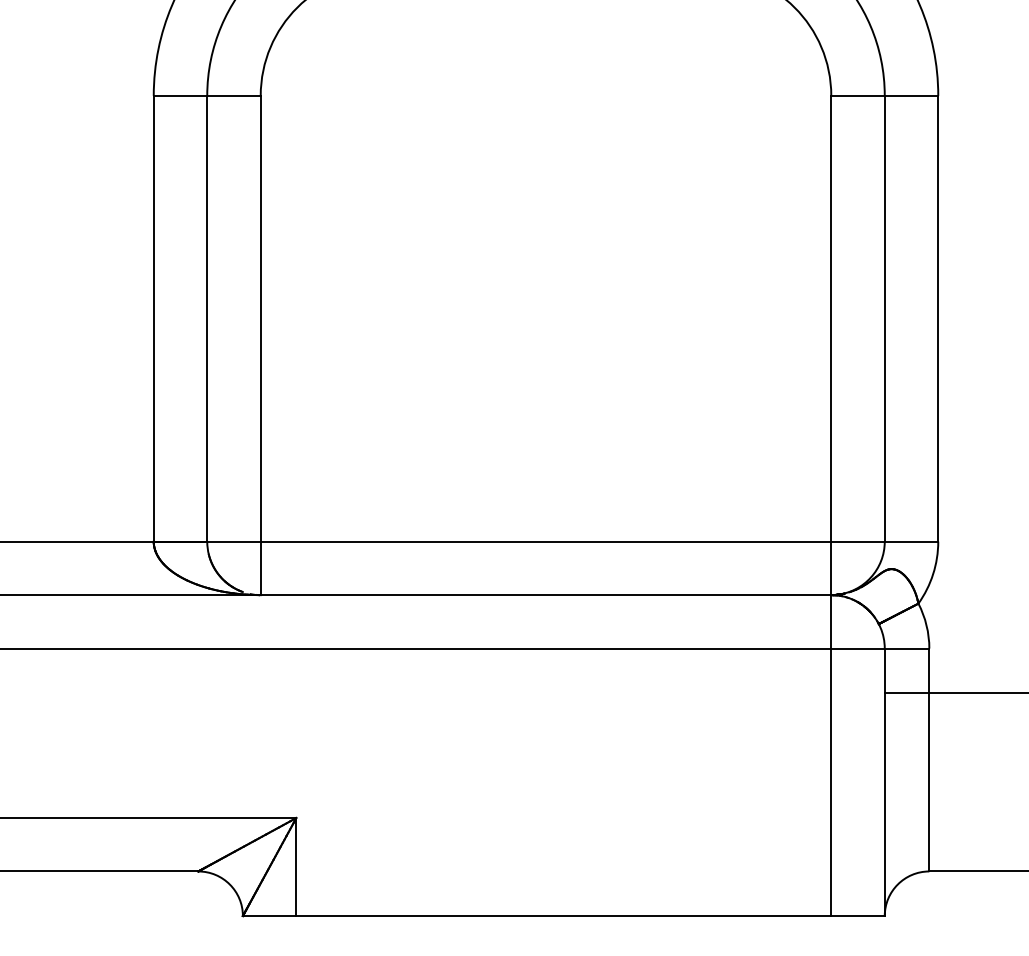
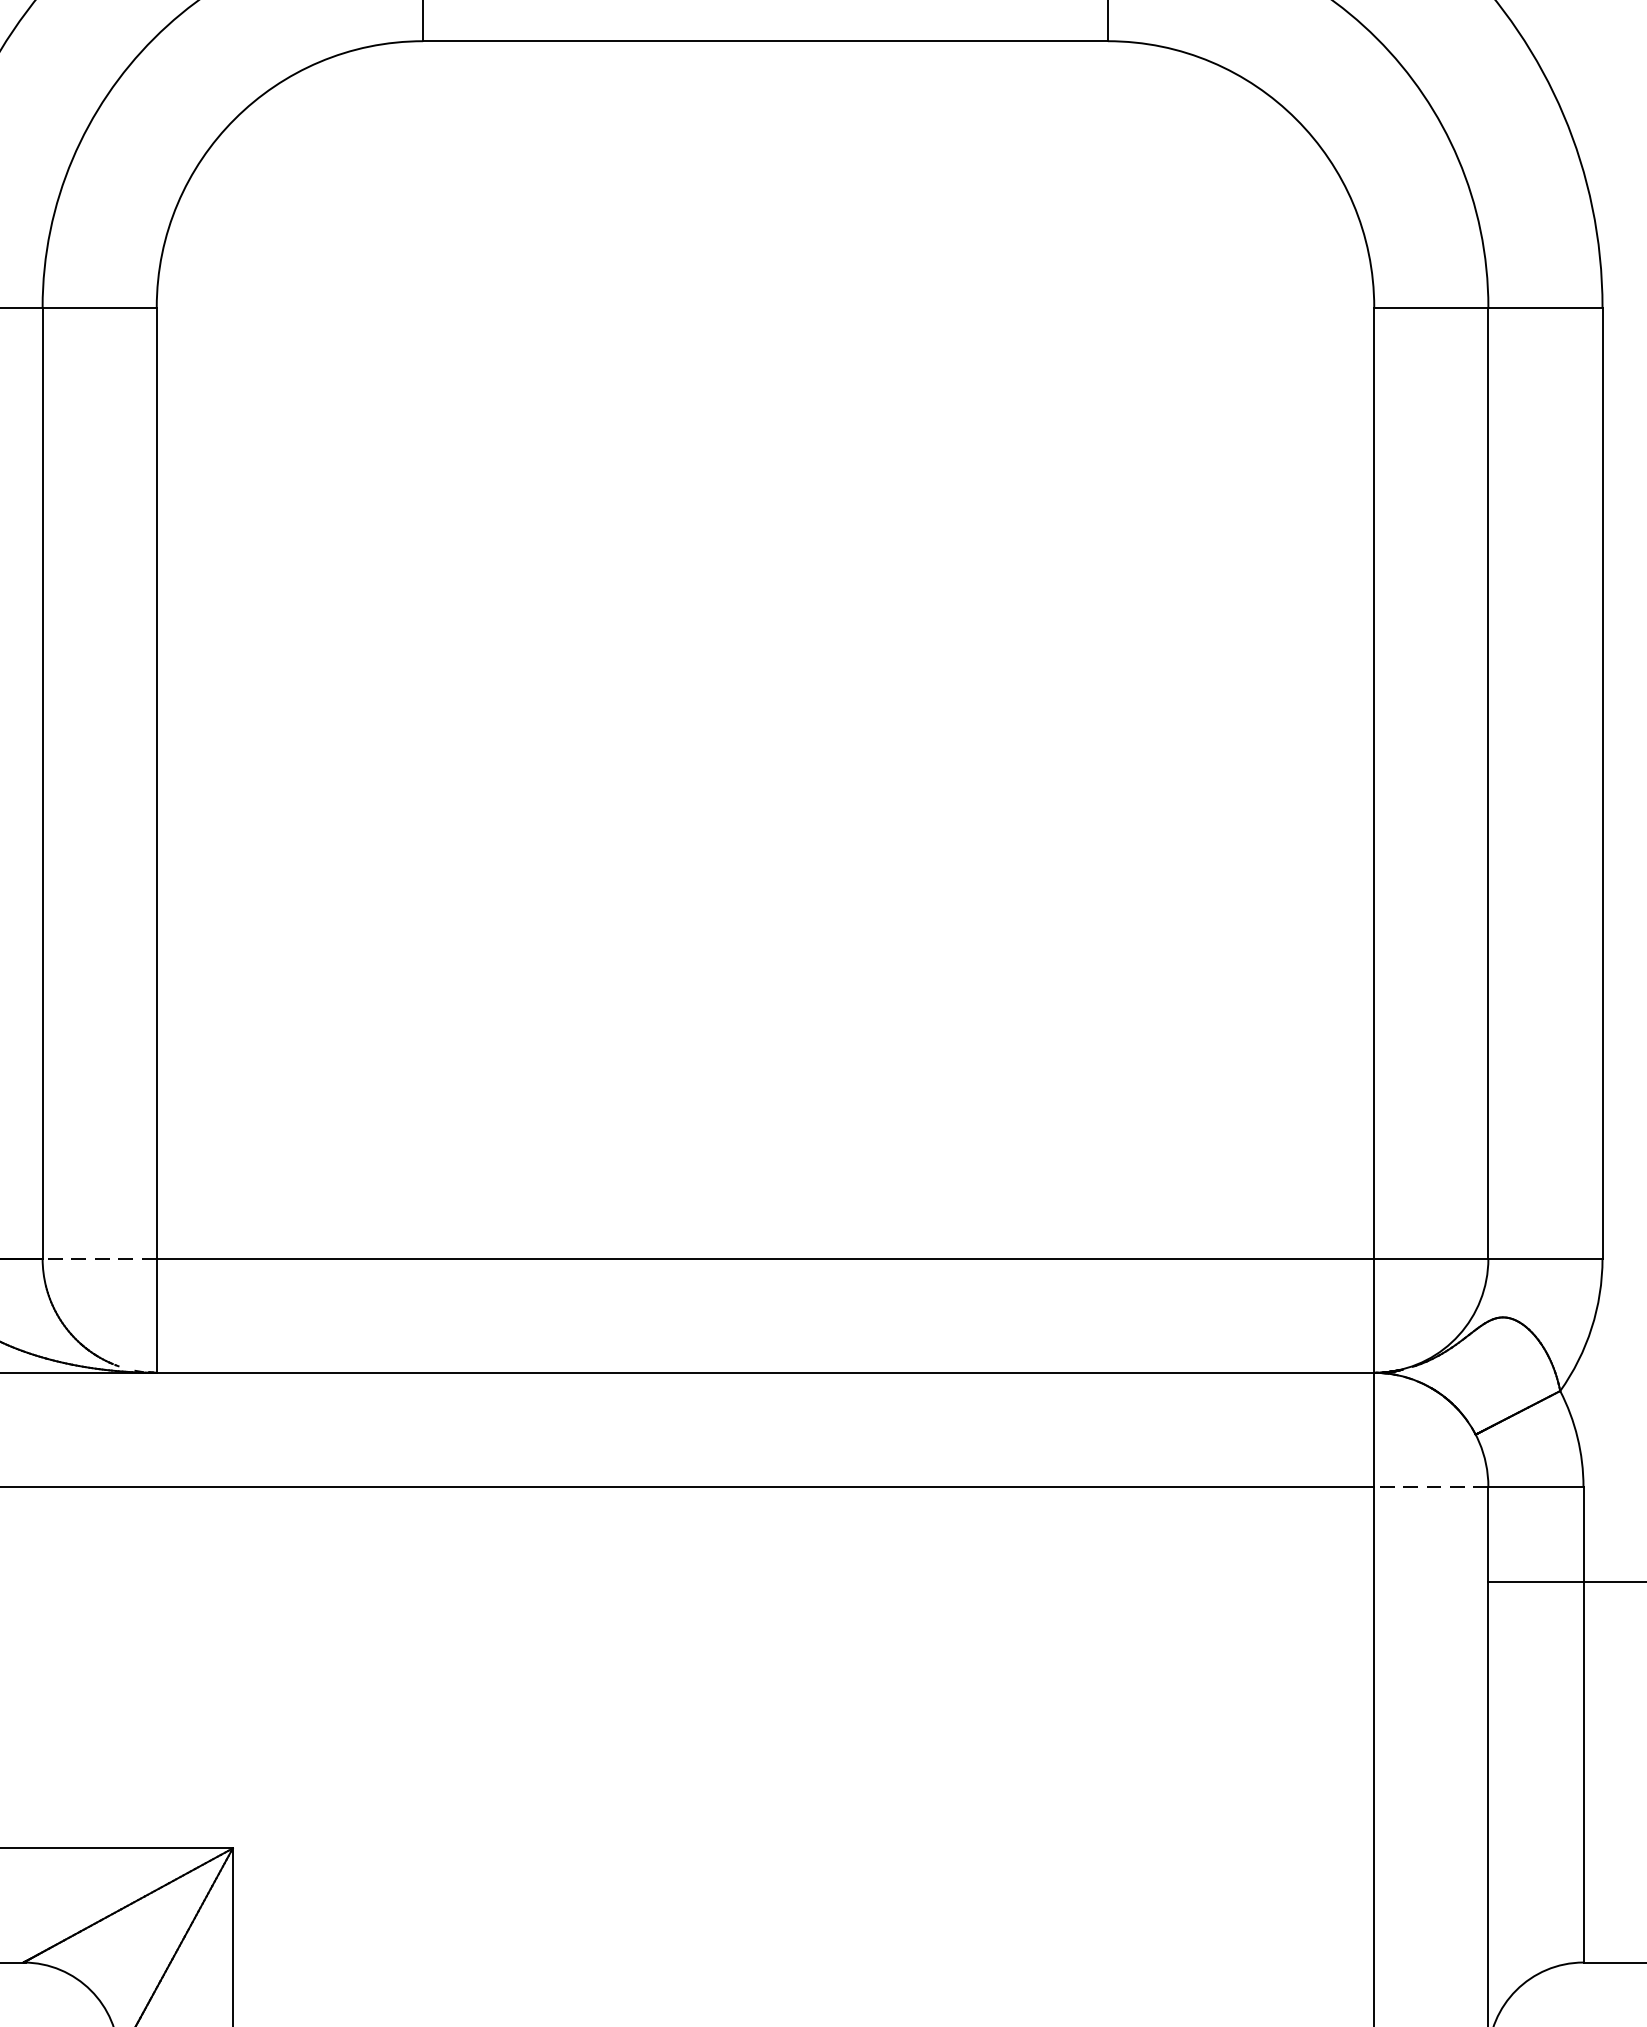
line: (233, 541) -> (98, 1258), solid -> dashed
line: (858, 648) -> (1432, 1486), solid -> dashed

